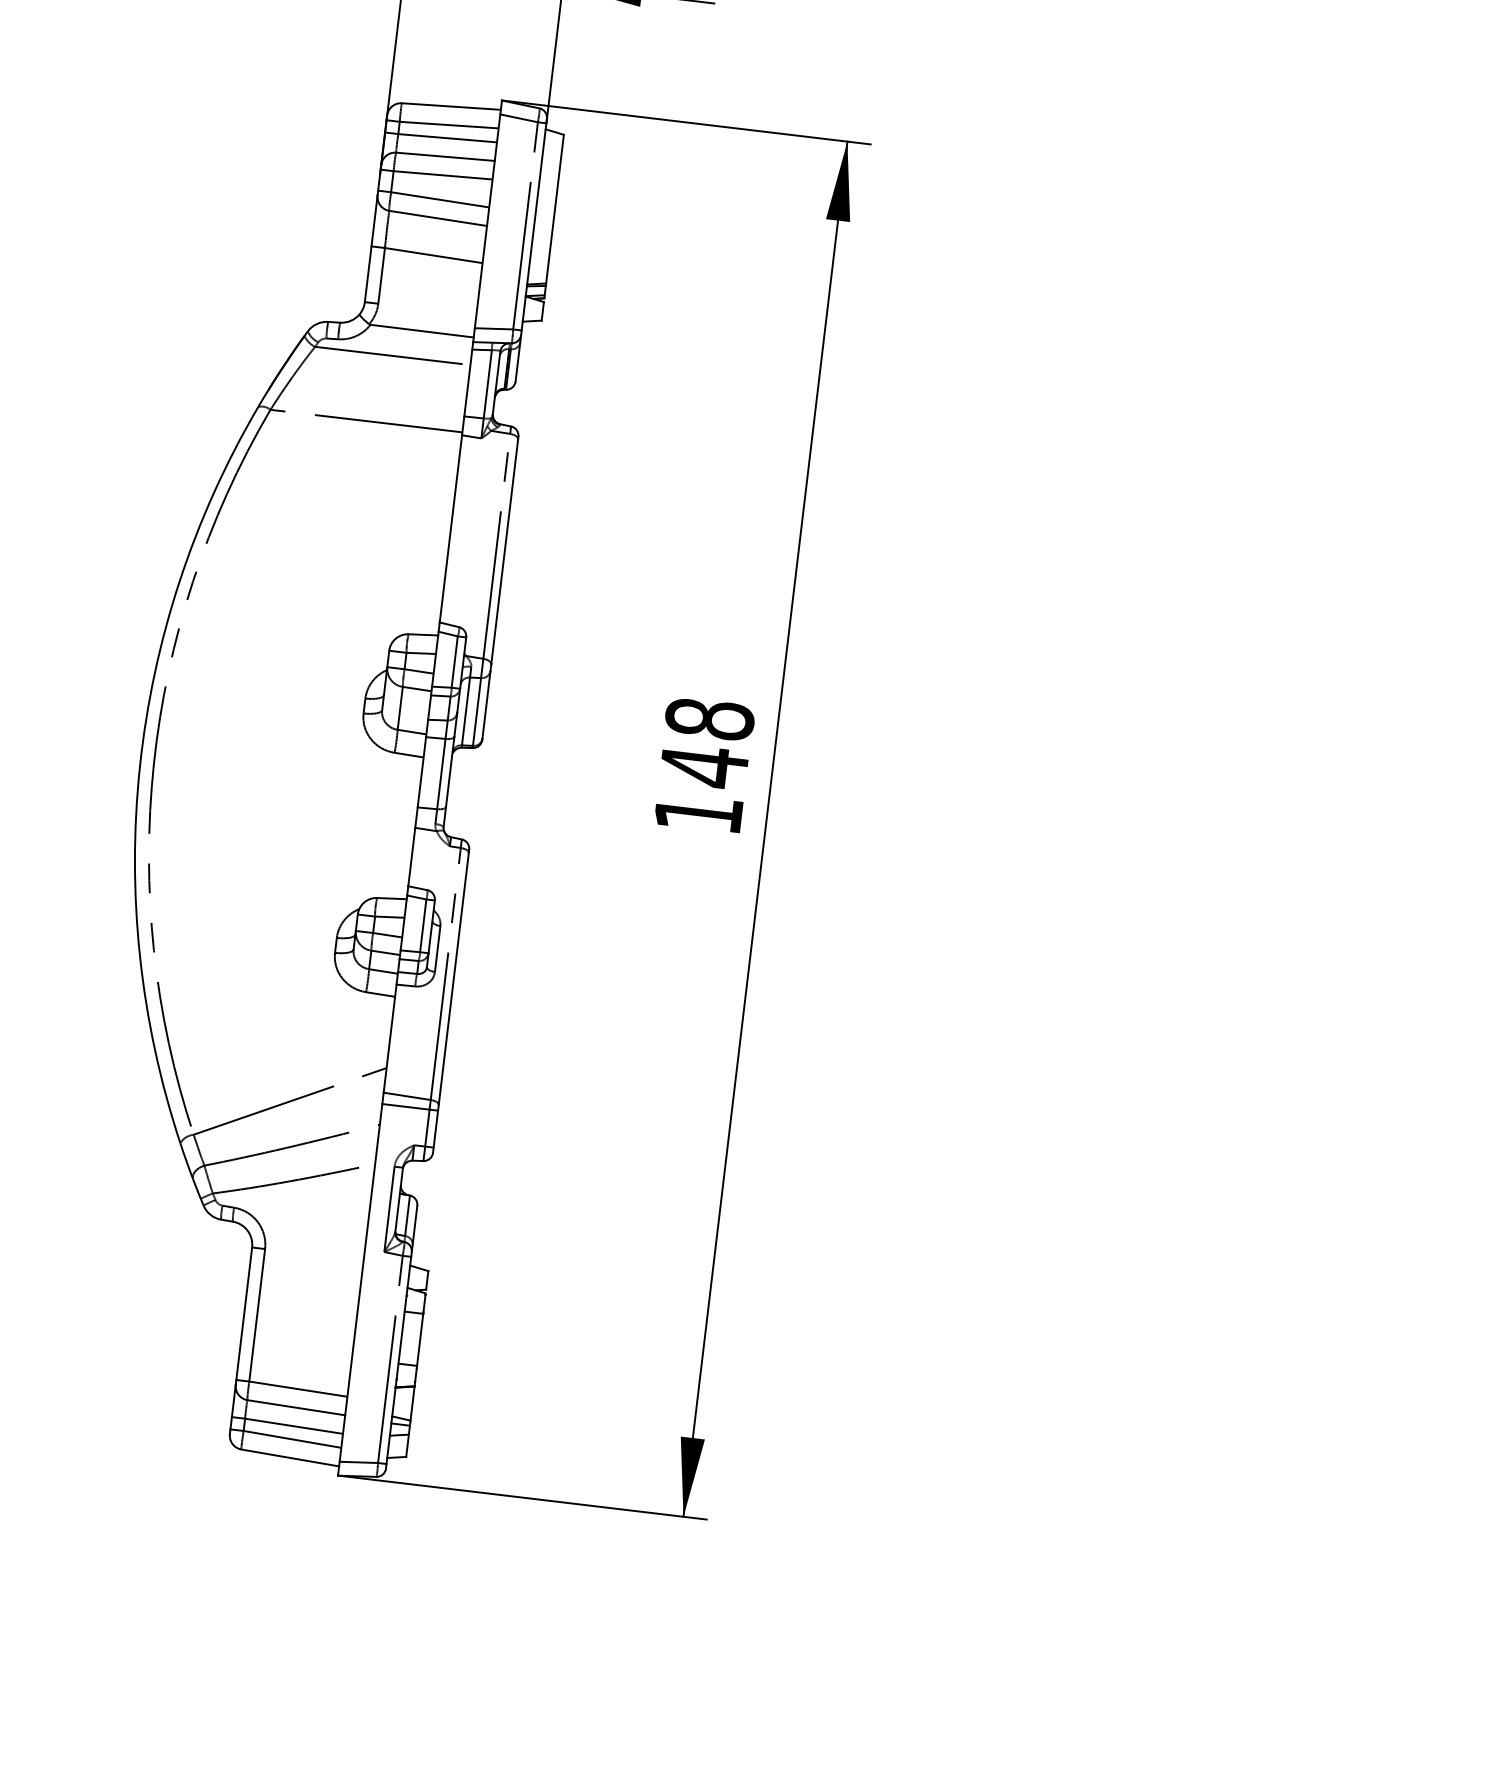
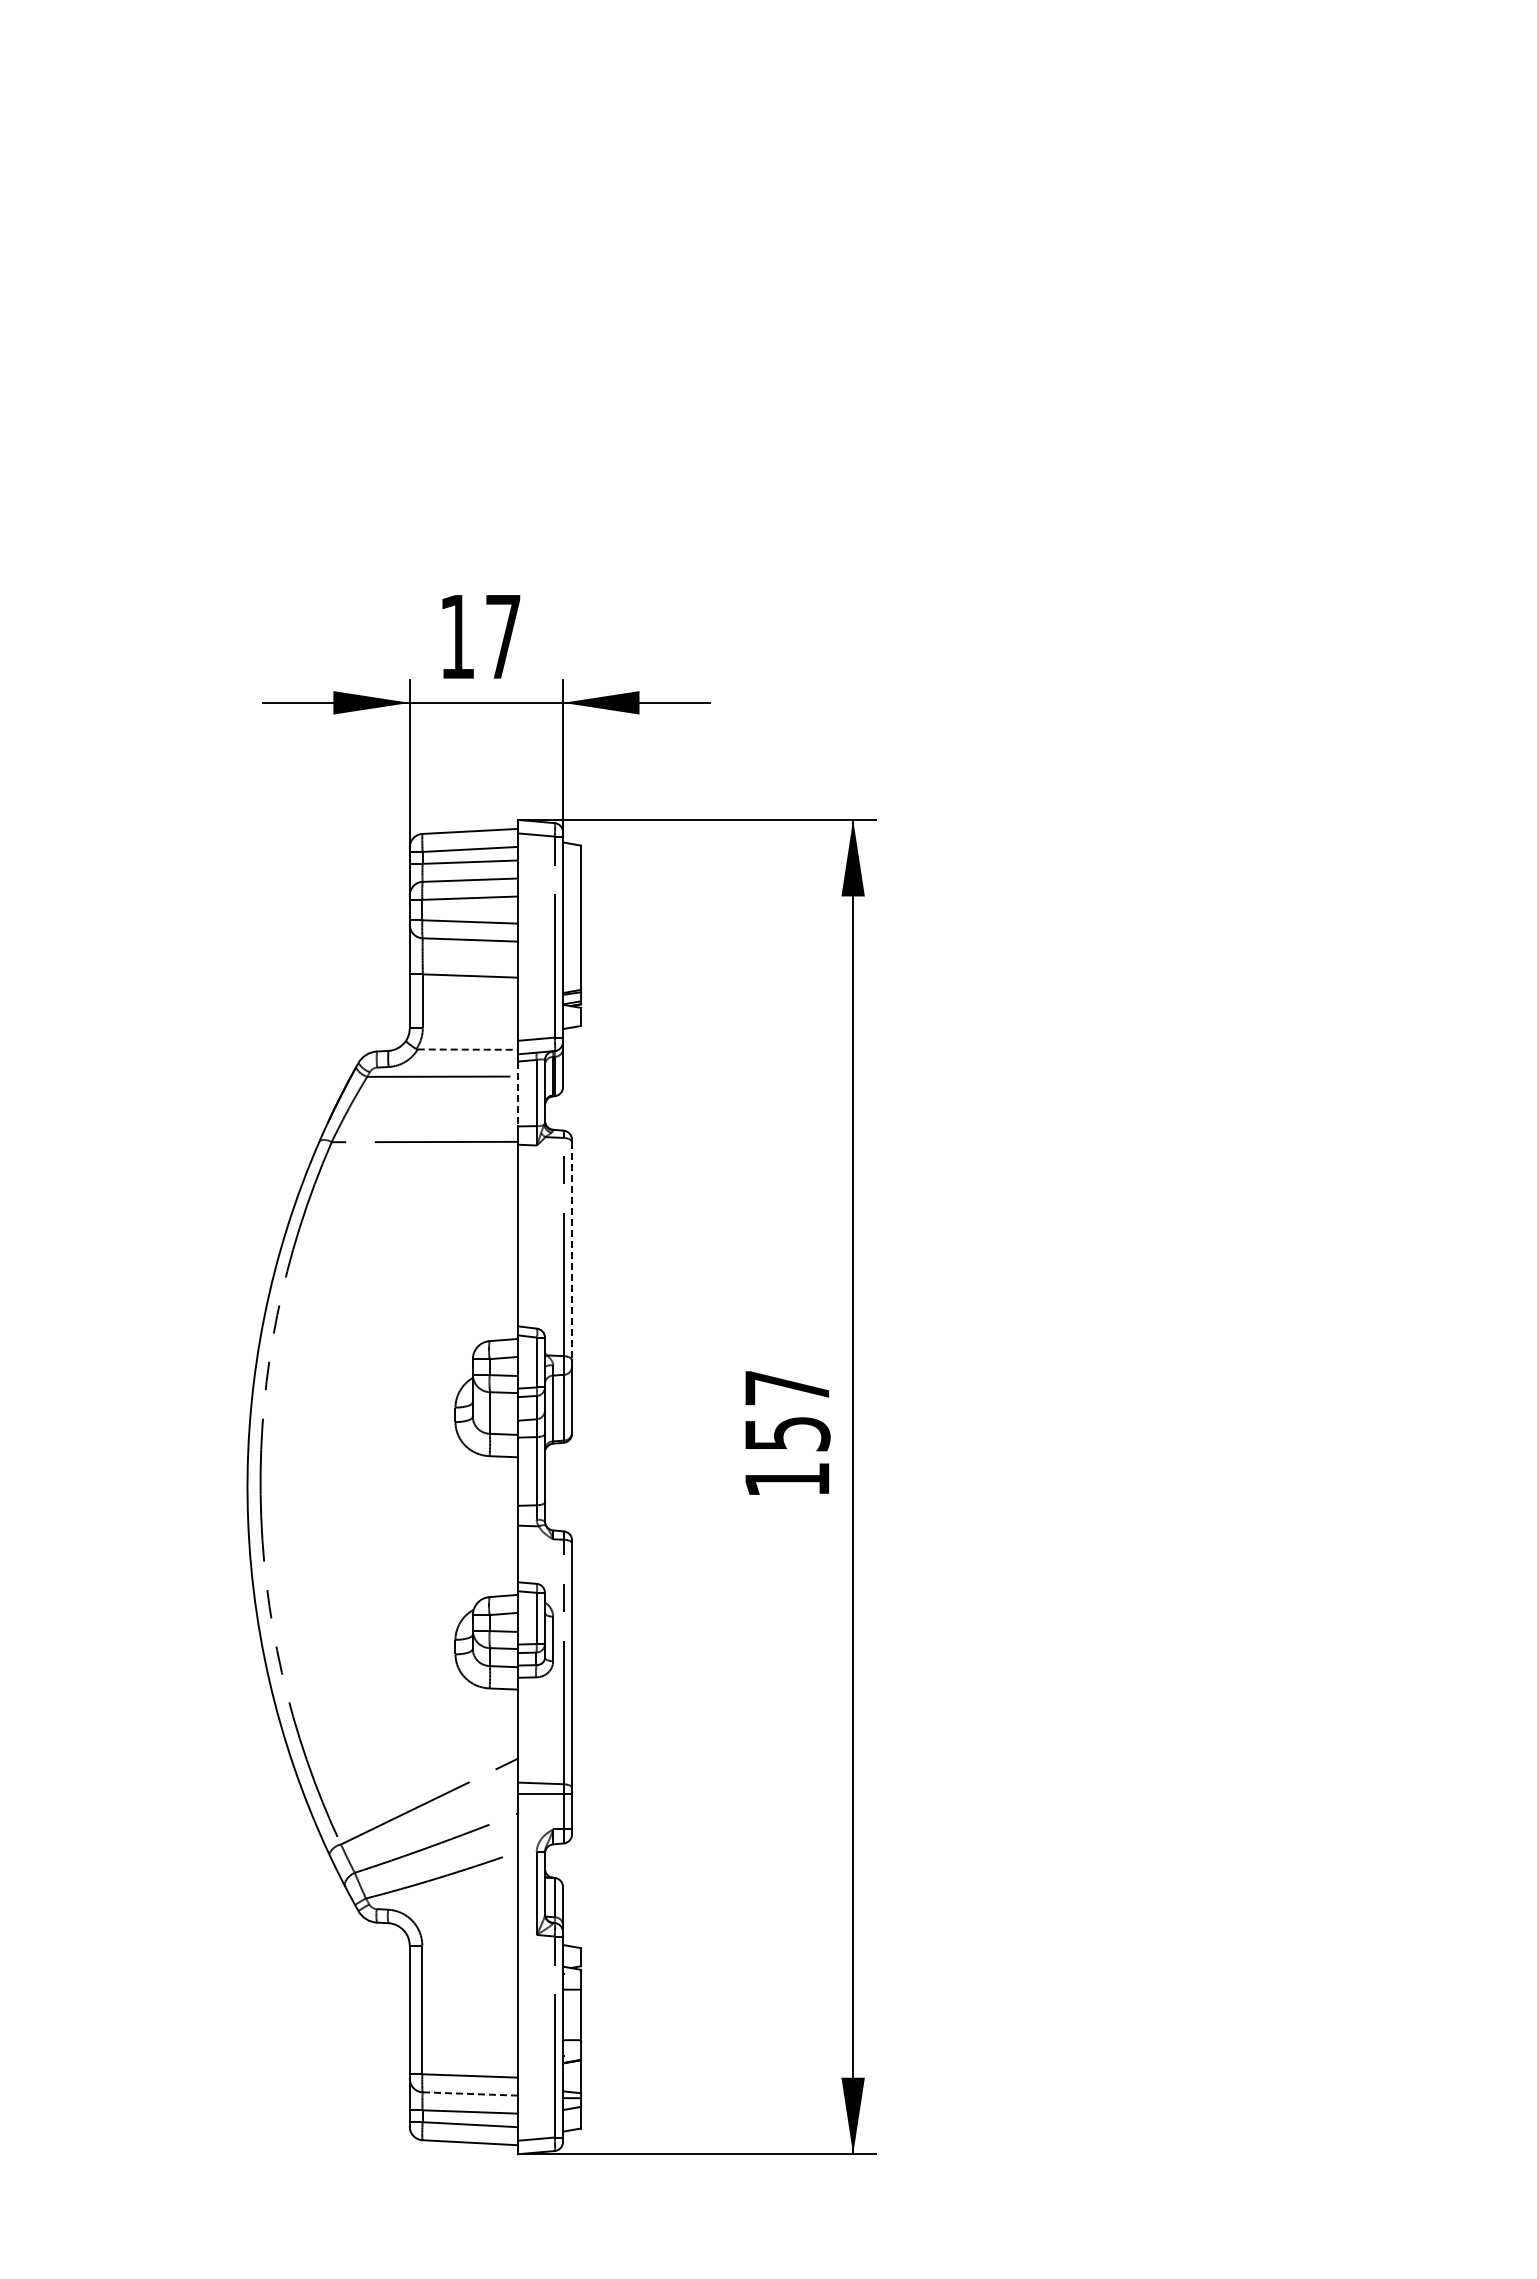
line: (422, 331) -> (468, 1049), solid -> dashed
line: (467, 383) -> (517, 1094), solid -> dashed
line: (505, 552) -> (572, 1251), solid -> dashed
text: (707, 743) -> (787, 1411), 148 -> 157
line: (296, 1407) -> (470, 2093), solid -> dashed

